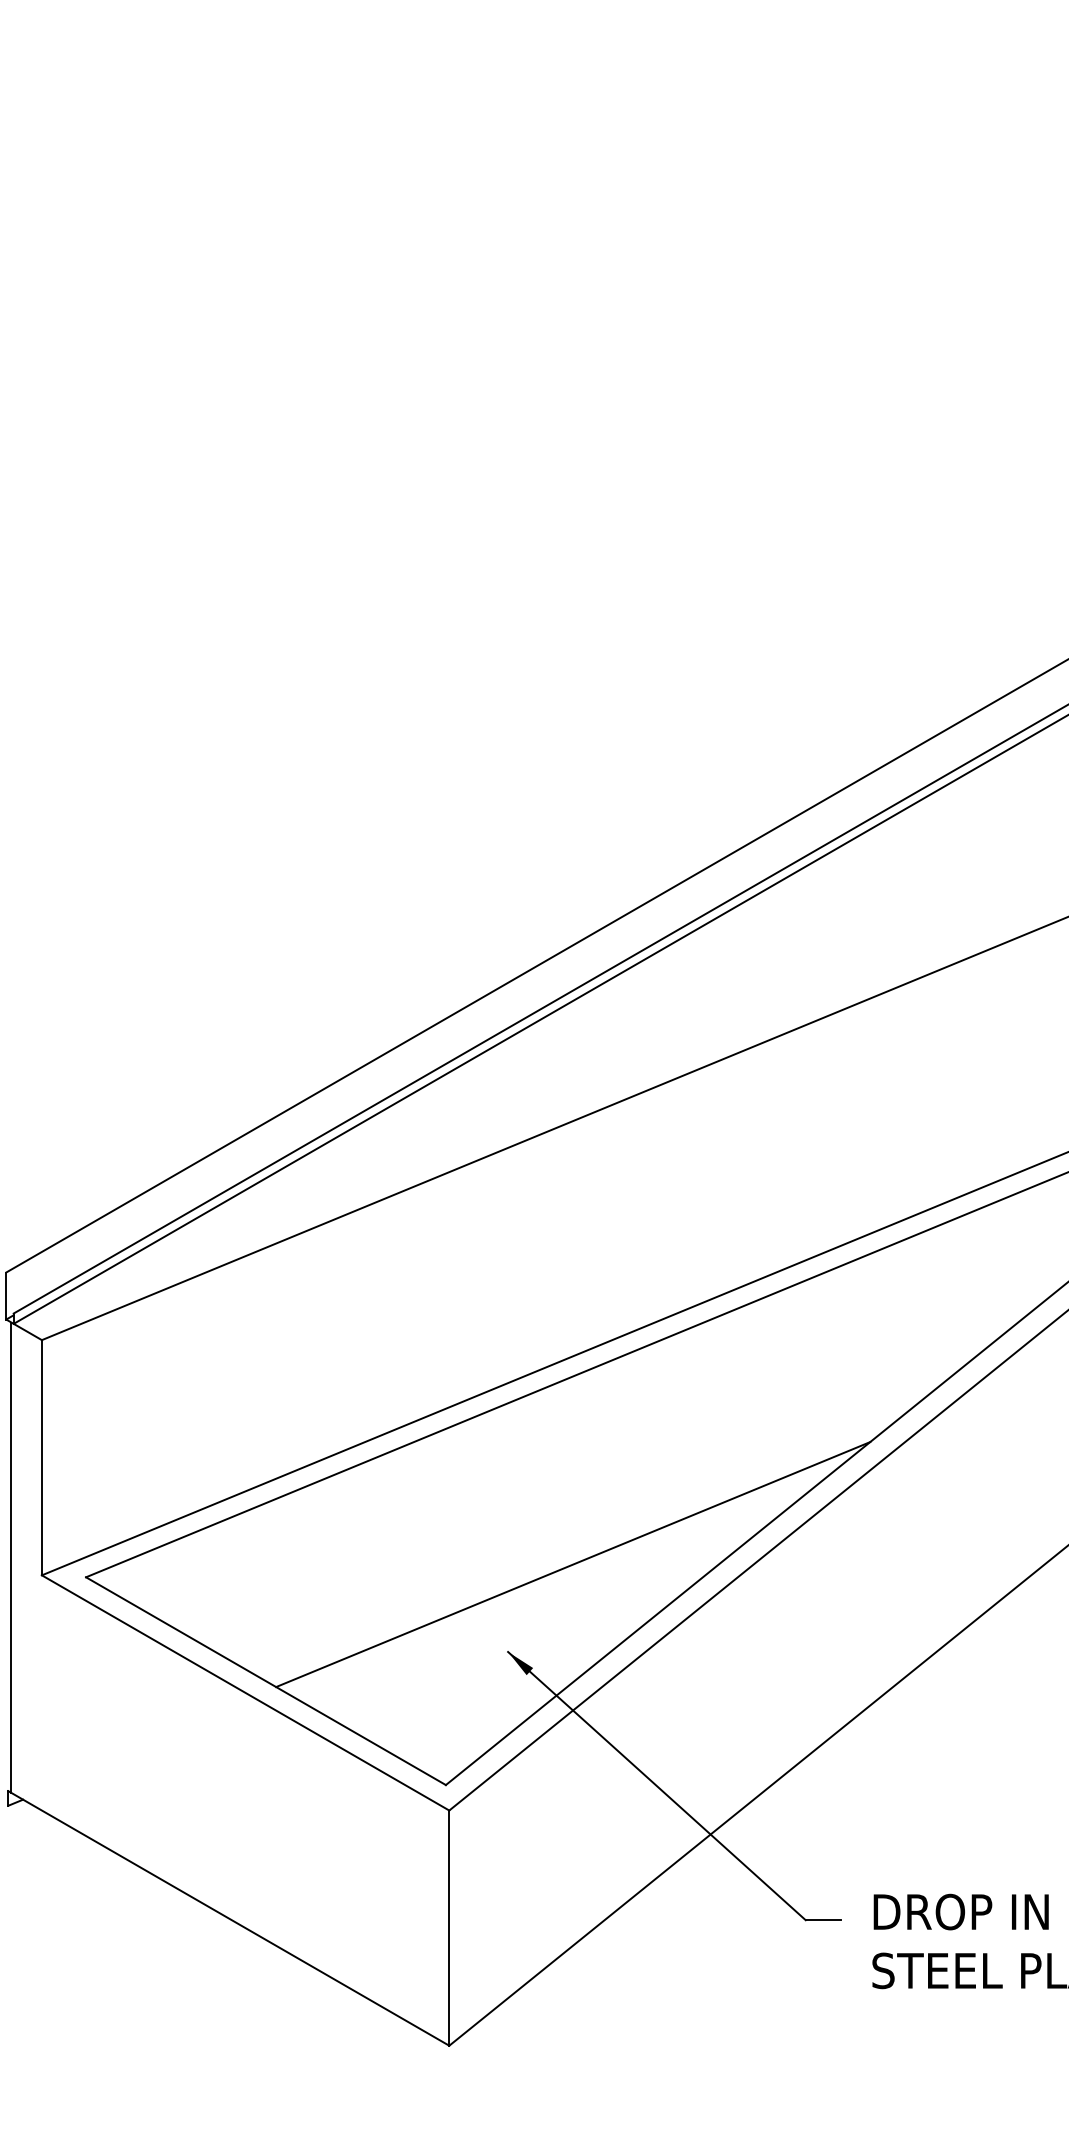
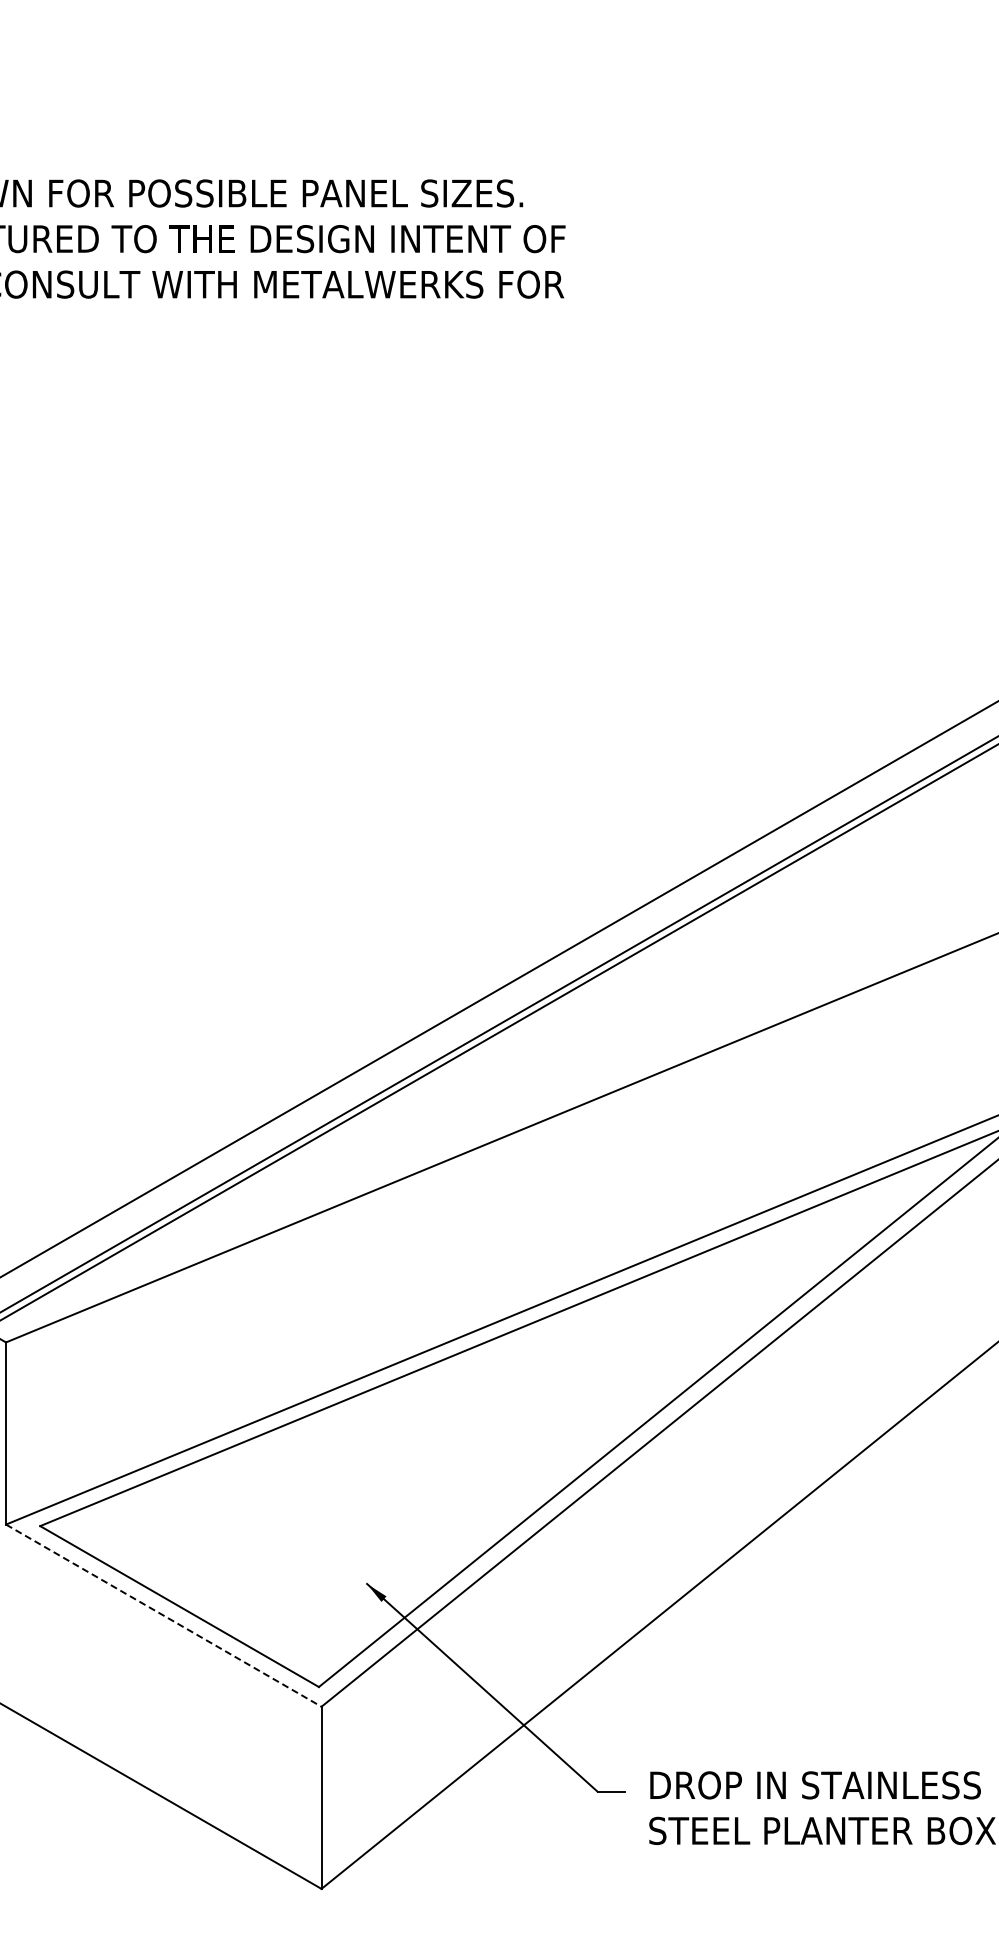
line: (573, 1564) -> (417, 1516), removed
line: (246, 1692) -> (164, 1615), solid -> dashed

